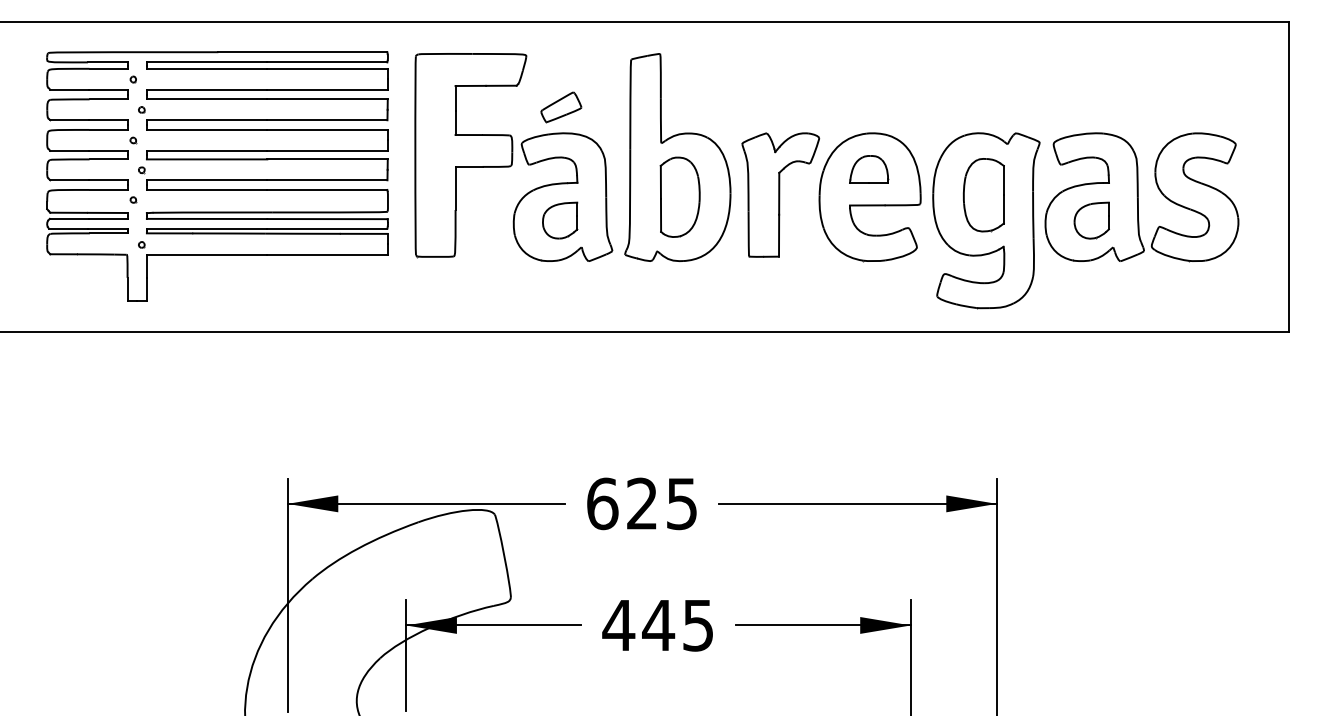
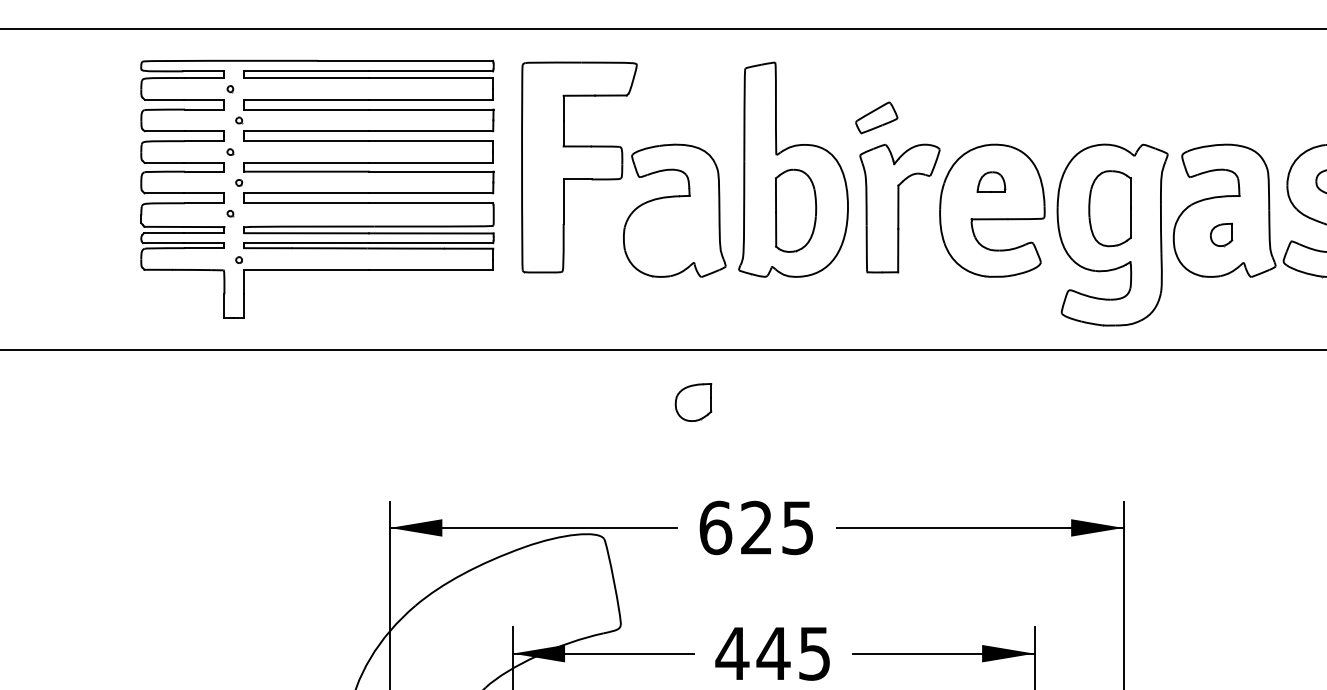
part: (561, 107) -> (876, 118), moved
part: (869, 169) -> (991, 182), size x0.7
part: (560, 220) -> (693, 402), moved
part: (1091, 220) -> (1221, 234), size x0.6

